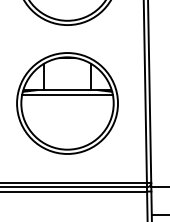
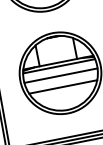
line: (67, 106) -> (60, 75), added
line: (67, 120) -> (63, 86), added

